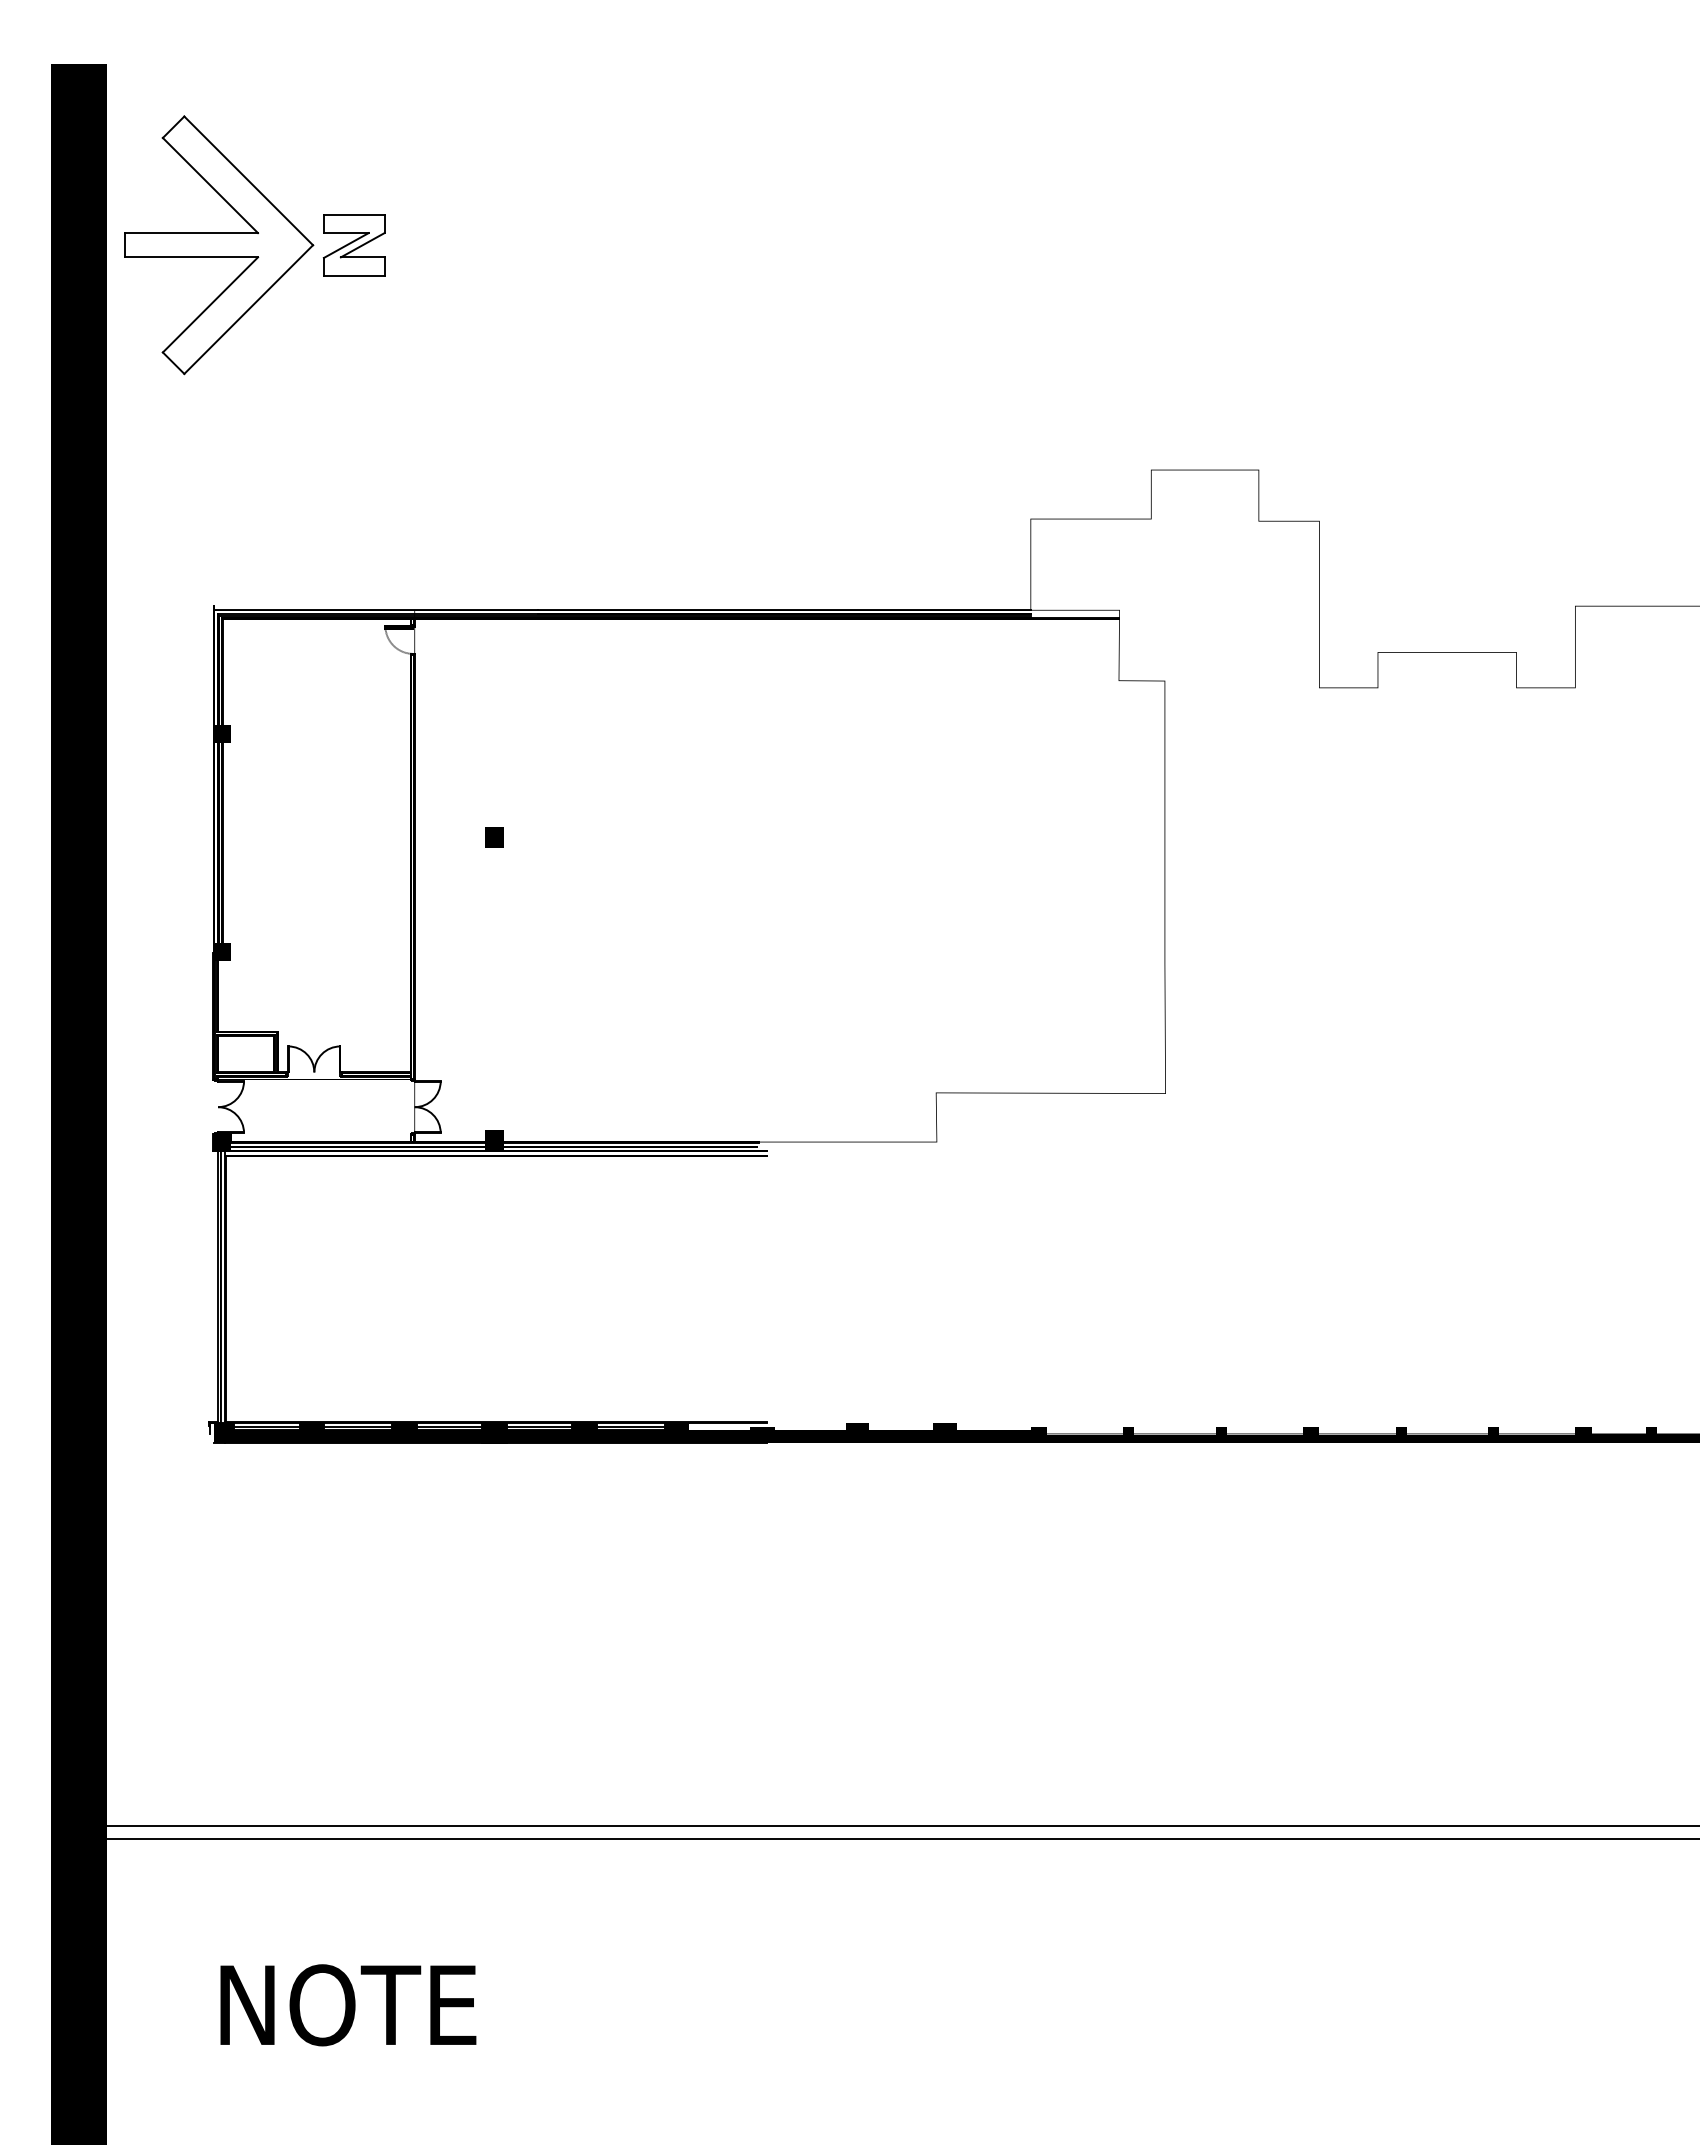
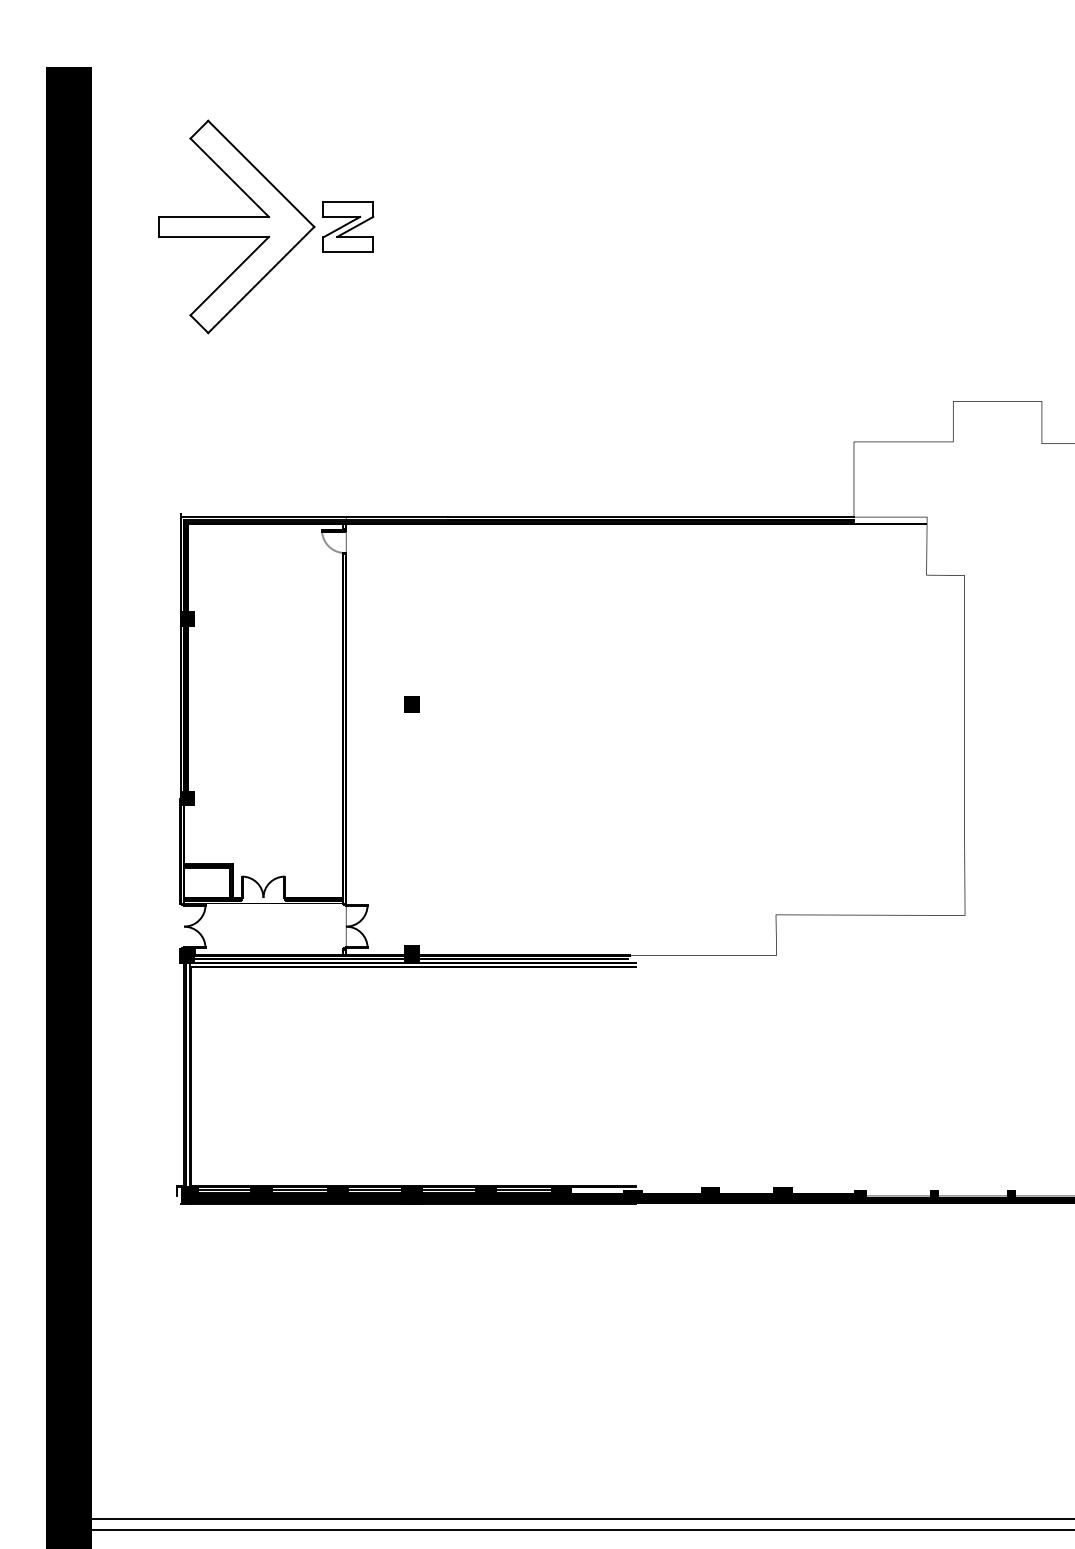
part: (254, 245) -> (266, 227), moved

